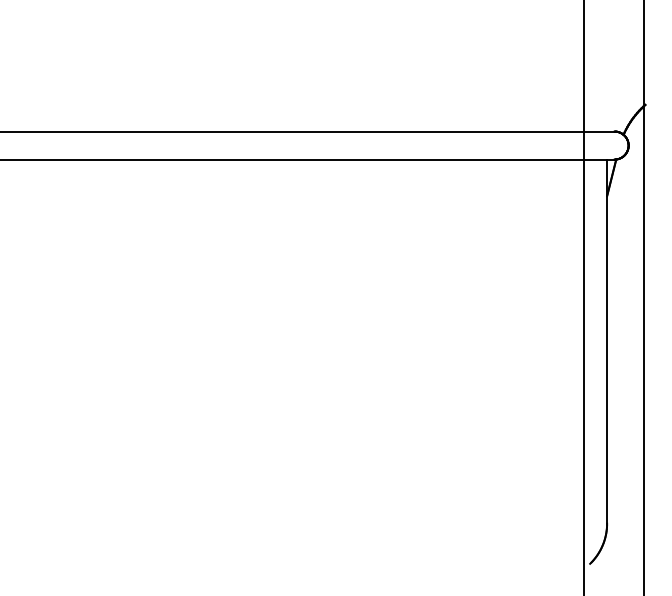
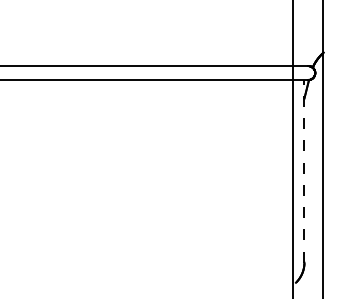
line: (607, 339) -> (304, 170), solid -> dashed

